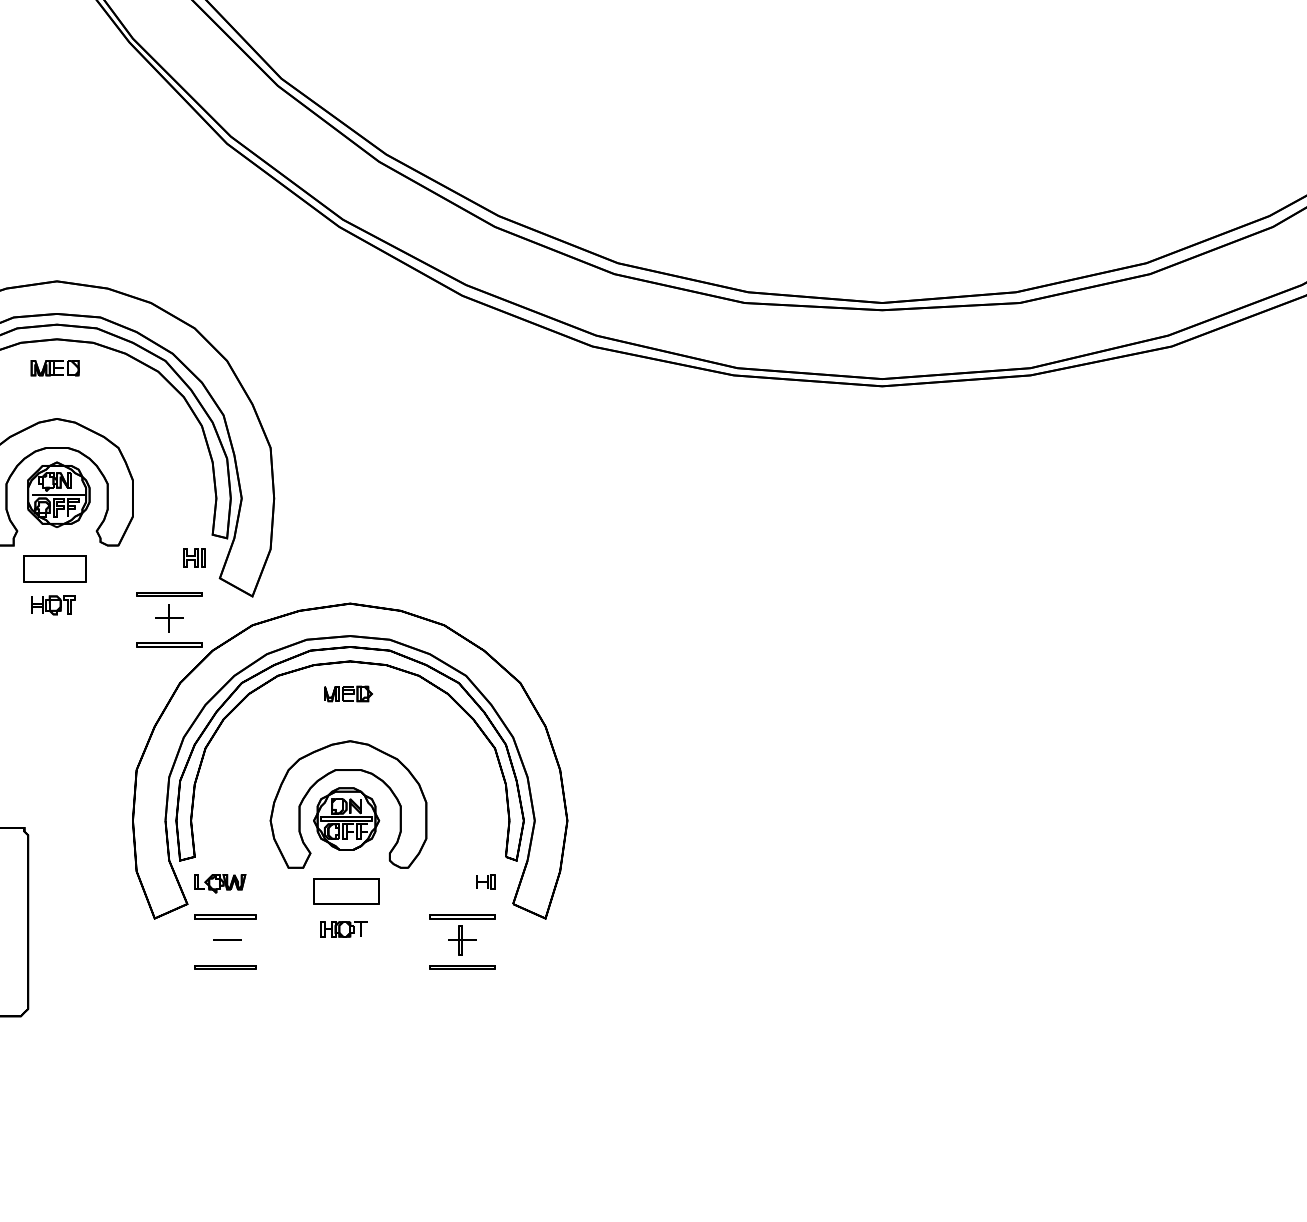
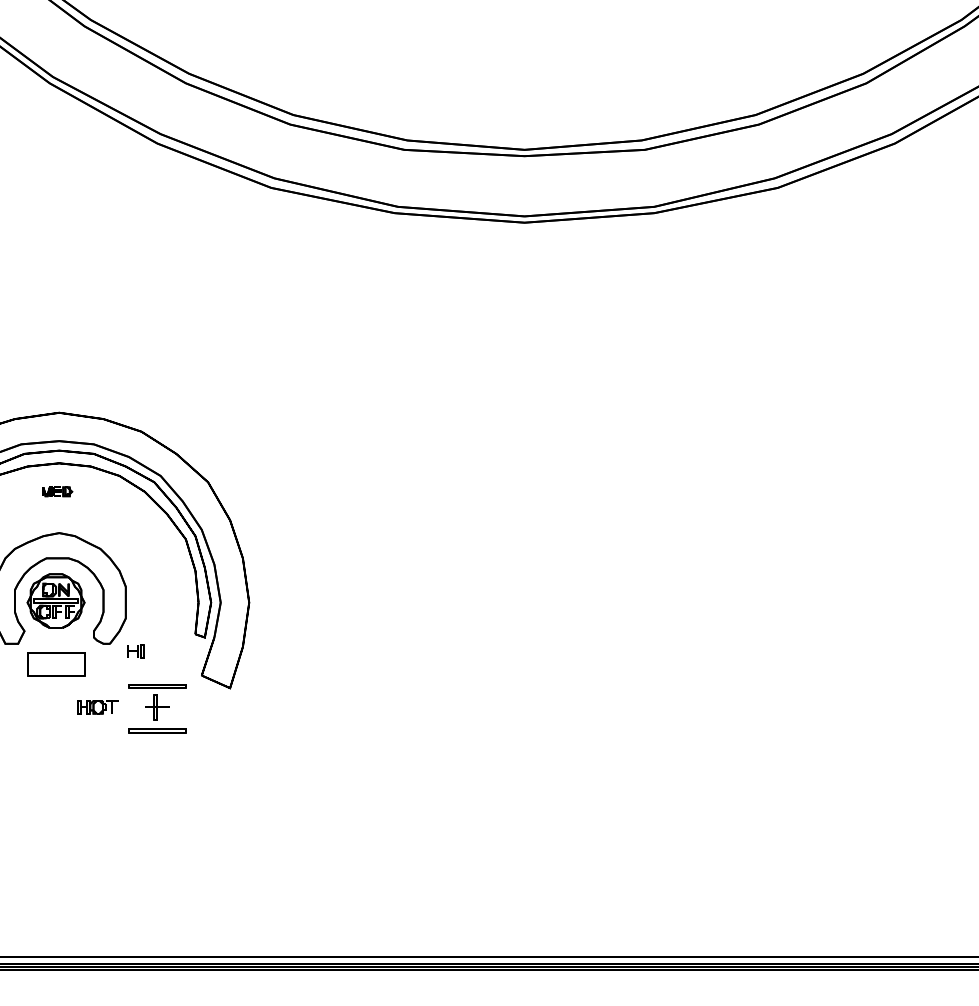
part: (348, 693) -> (57, 491), size x0.7
part: (485, 881) -> (135, 650), moved
part: (343, 929) -> (97, 707), moved

